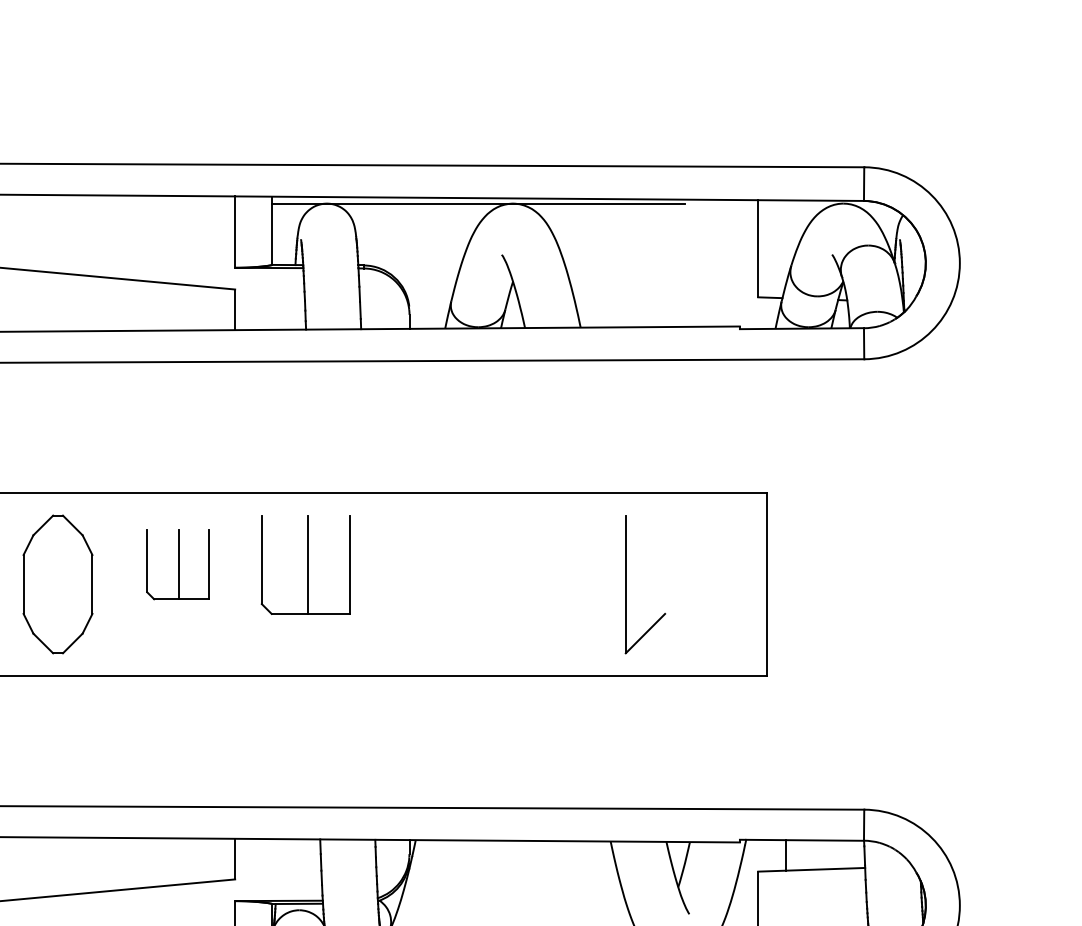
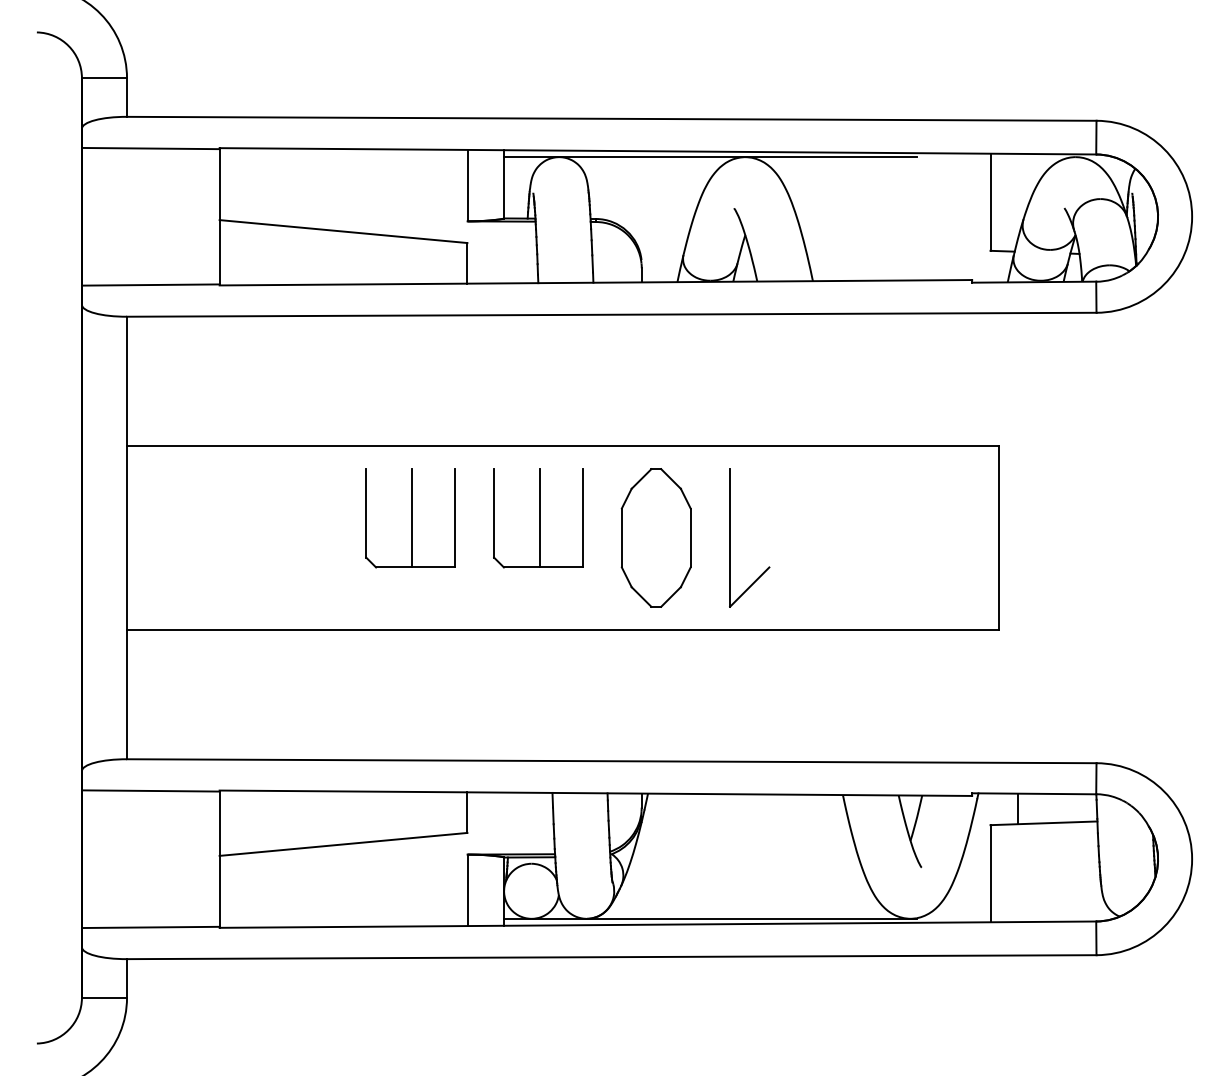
part: (178, 564) -> (410, 518), size x1.43
part: (57, 583) -> (655, 537), moved
part: (626, 583) -> (730, 537), moved

